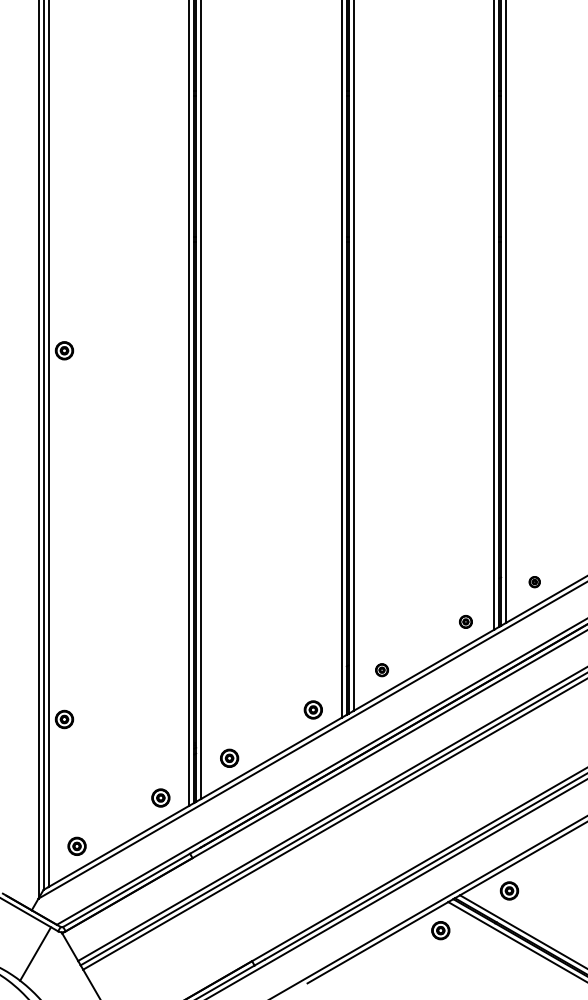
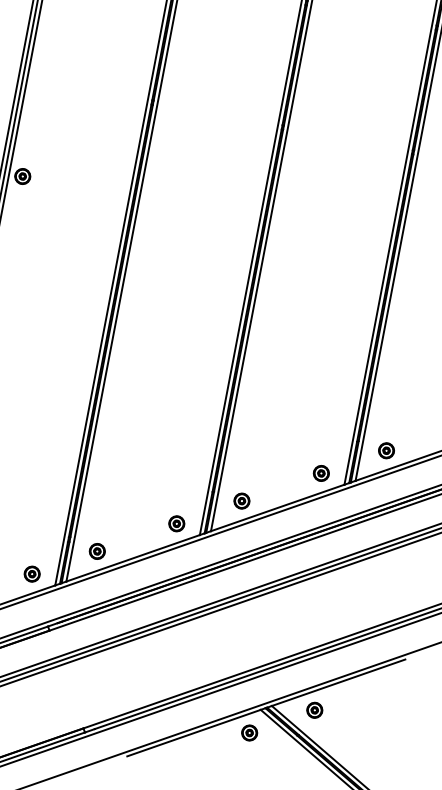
part: (534, 581) -> (386, 450), size x1.67
part: (465, 621) -> (321, 473), size x1.43
part: (381, 669) -> (241, 500), size x1.43

